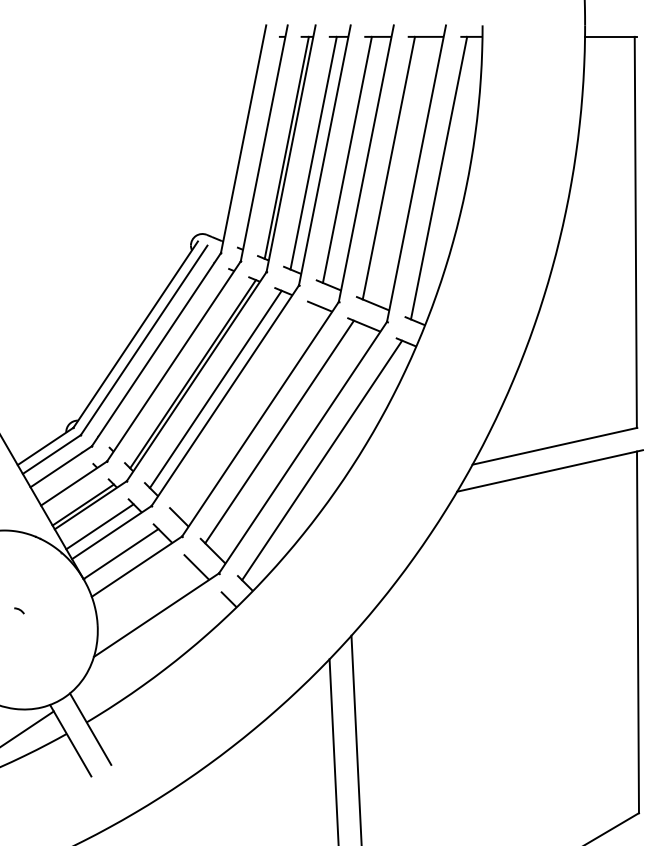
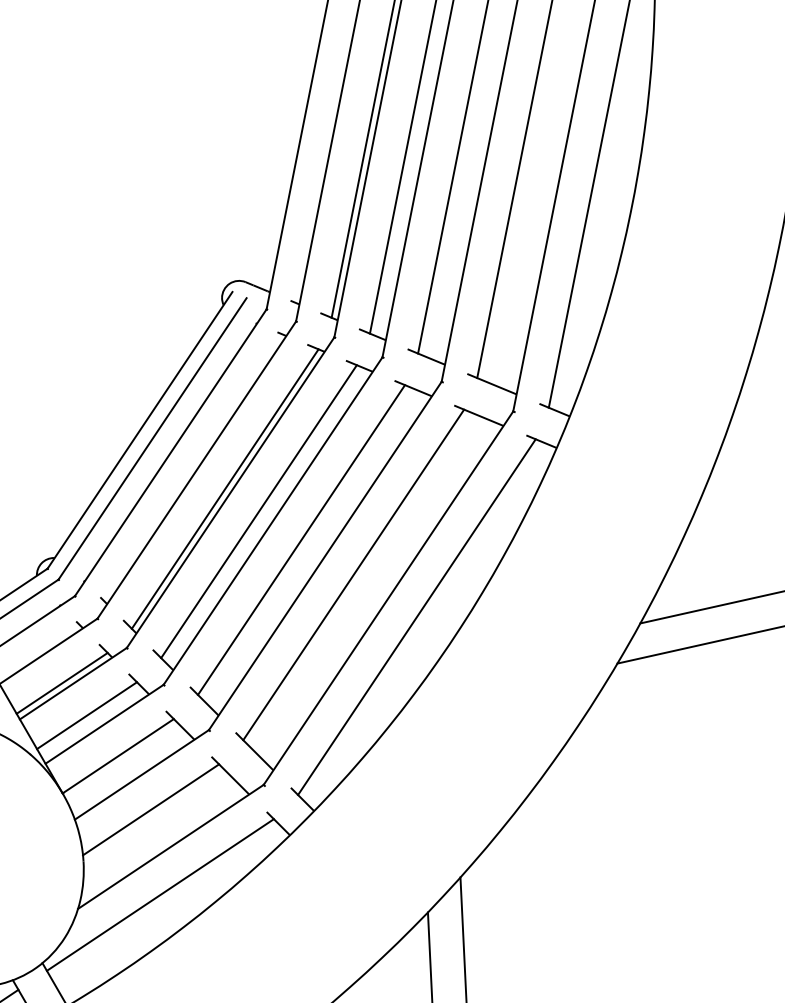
line: (244, 408) -> (301, 540), added
line: (142, 589) -> (150, 808), added
line: (149, 647) -> (160, 894), added

